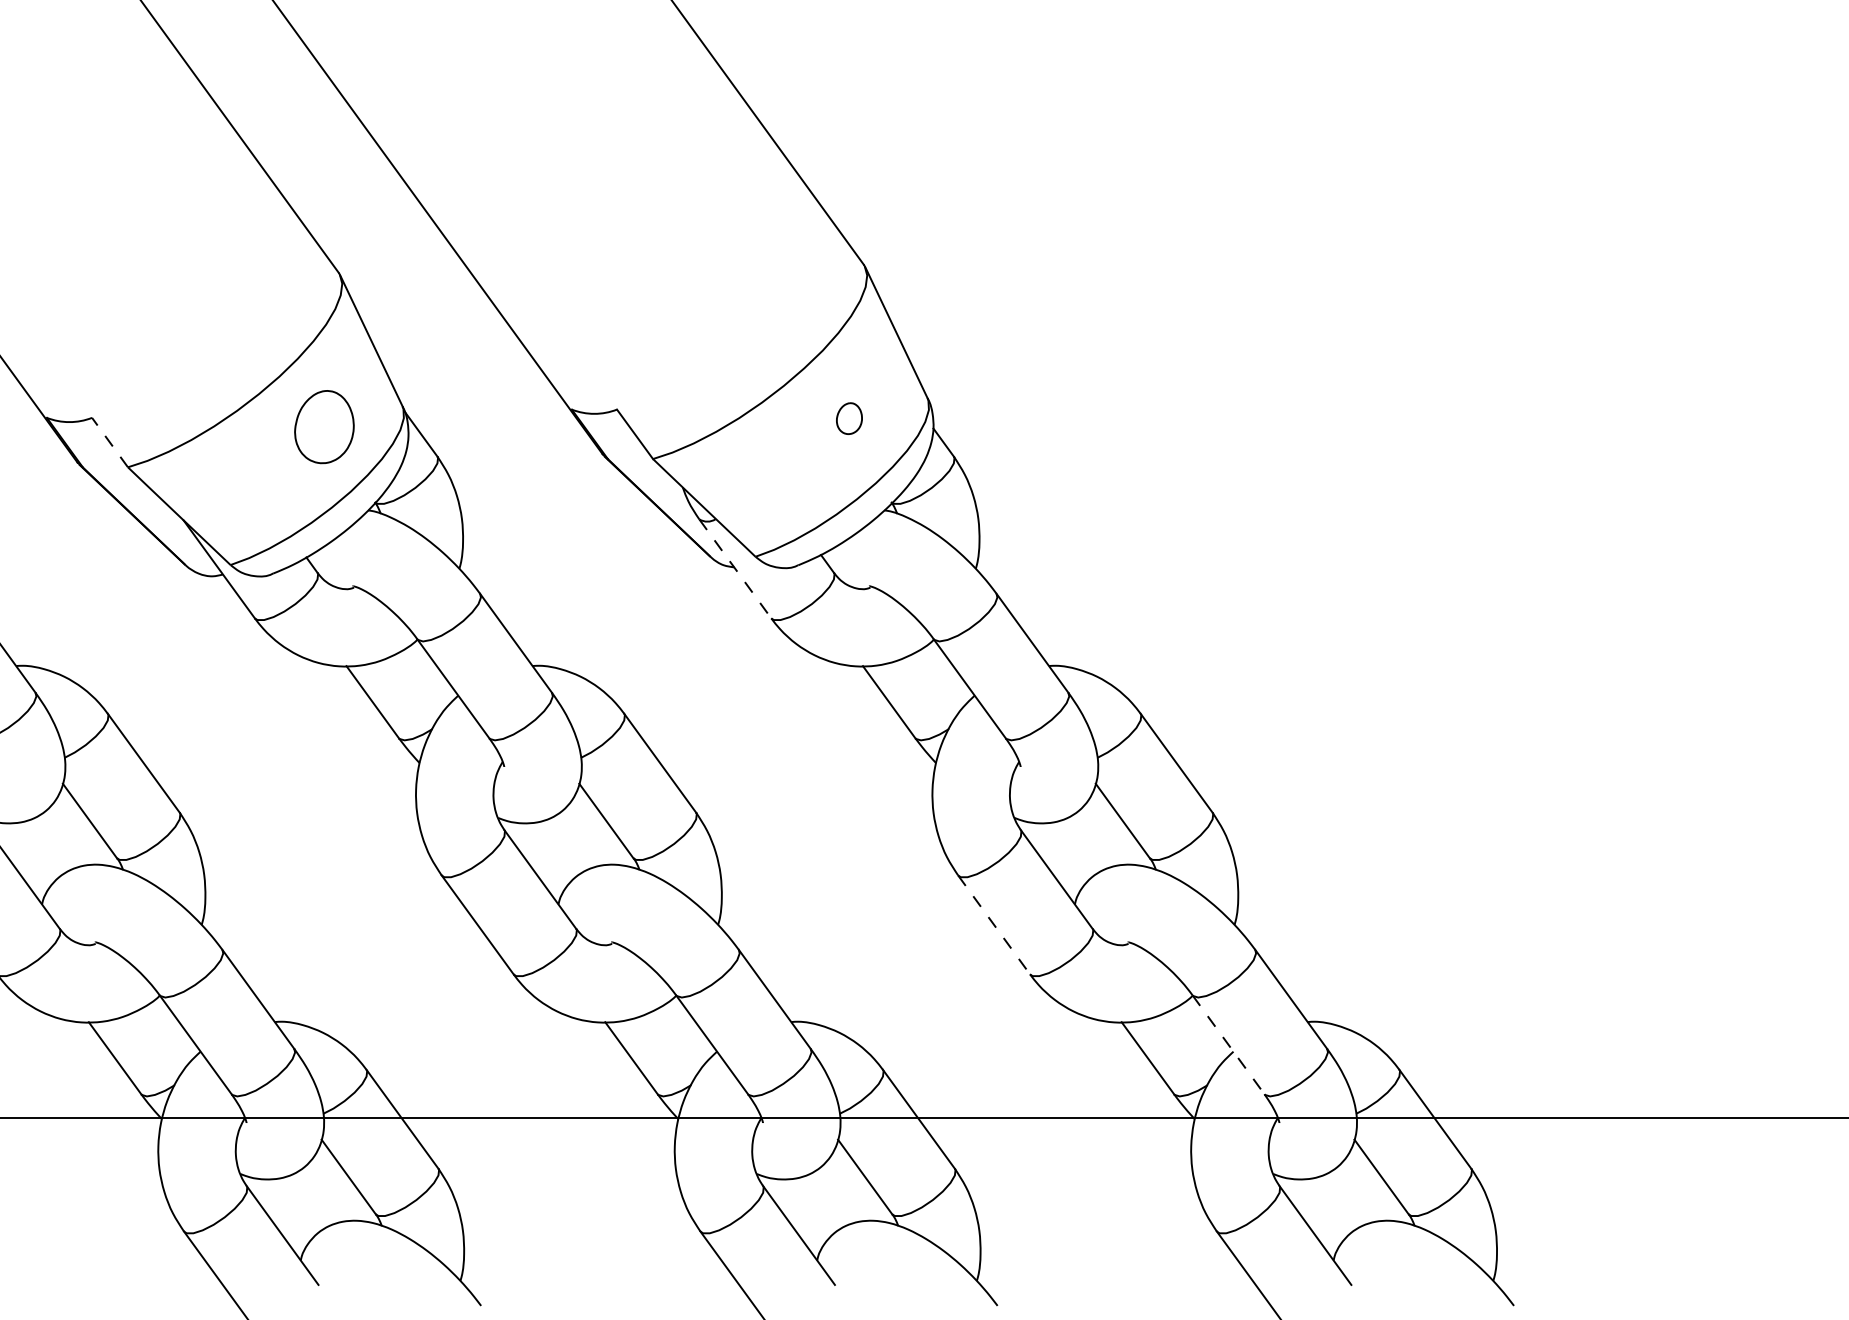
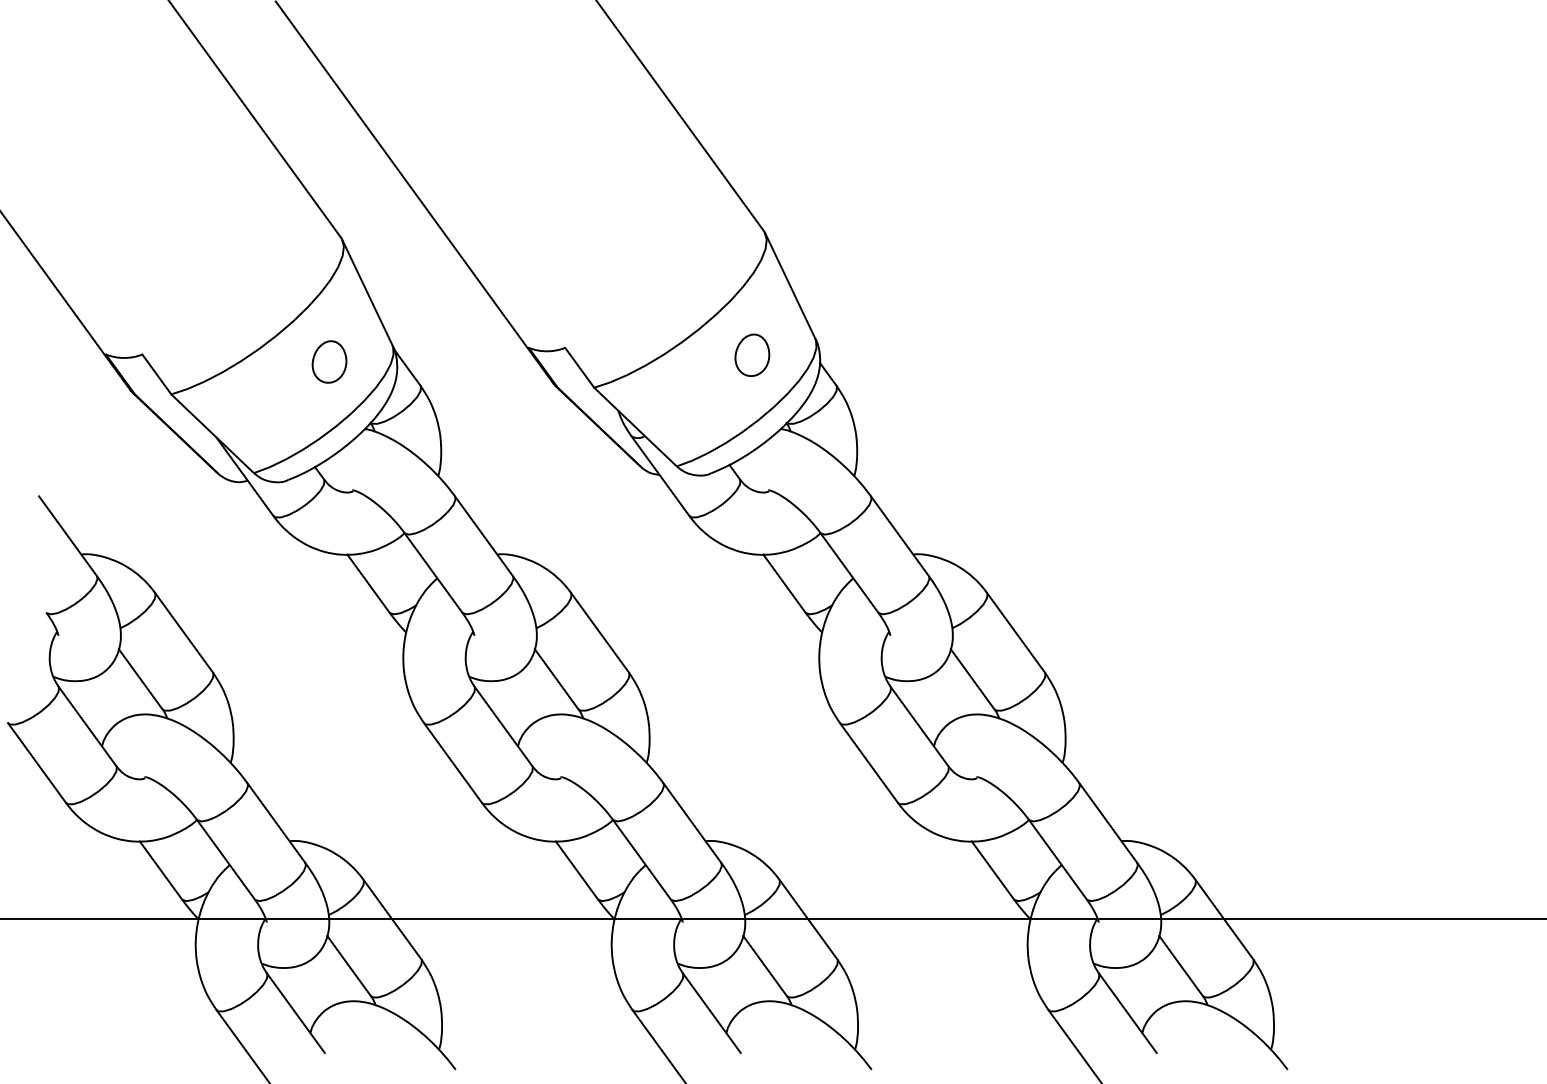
part: (849, 417) -> (752, 354), size x1.67
part: (324, 426) -> (329, 361), size x0.71
line: (109, 442) -> (156, 374), dashed -> solid
line: (735, 569) -> (660, 476), dashed -> solid
line: (994, 925) -> (869, 763), dashed -> solid
line: (1229, 1044) -> (1058, 859), dashed -> solid

